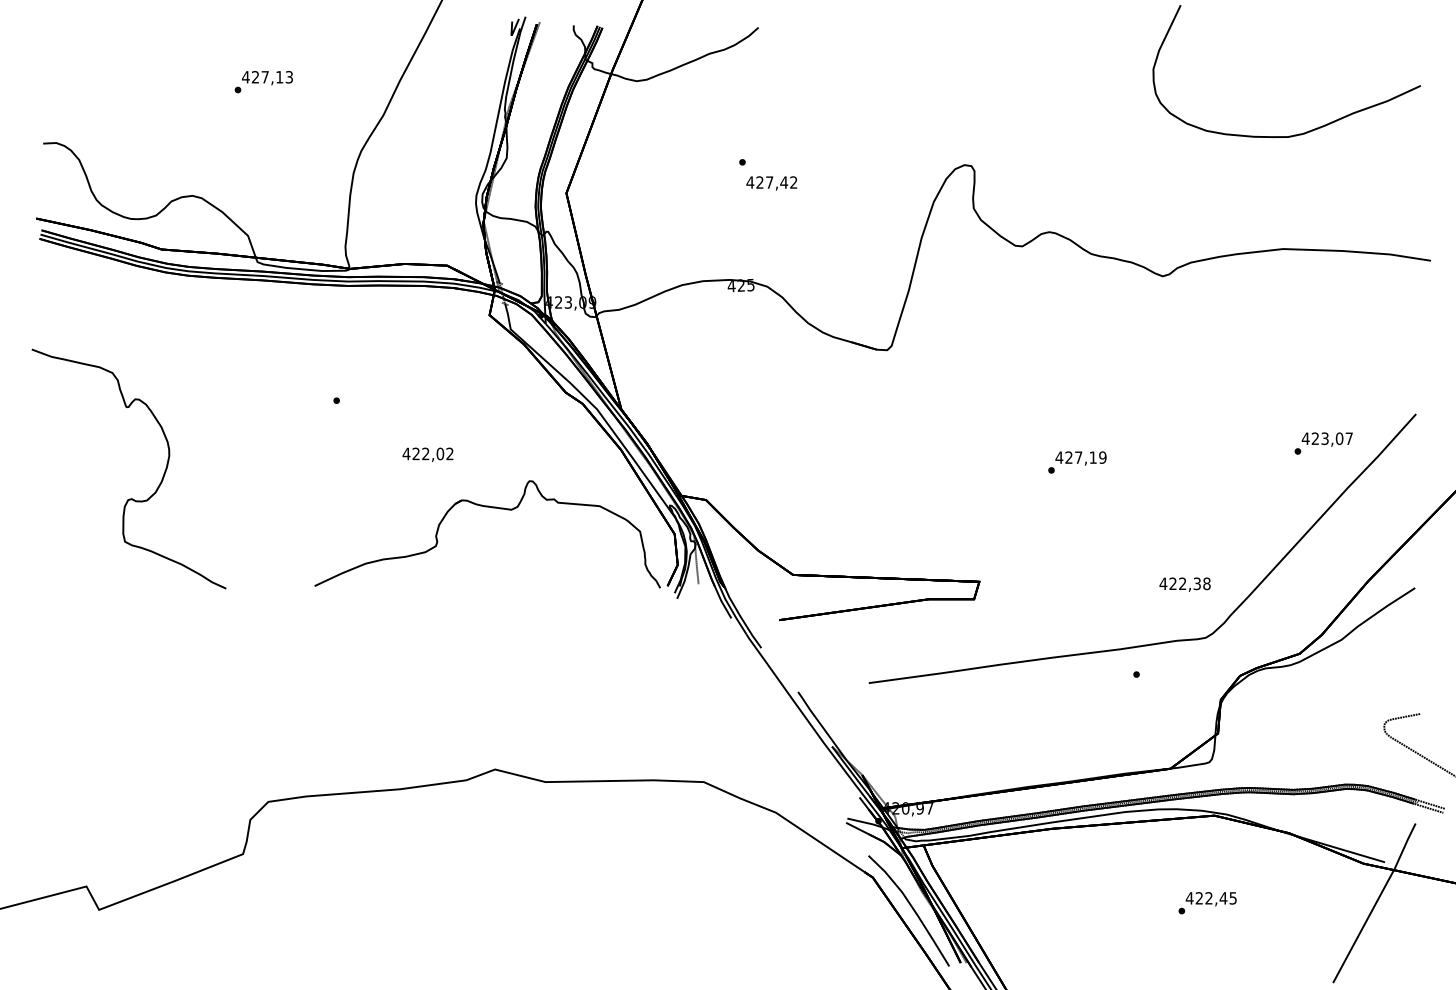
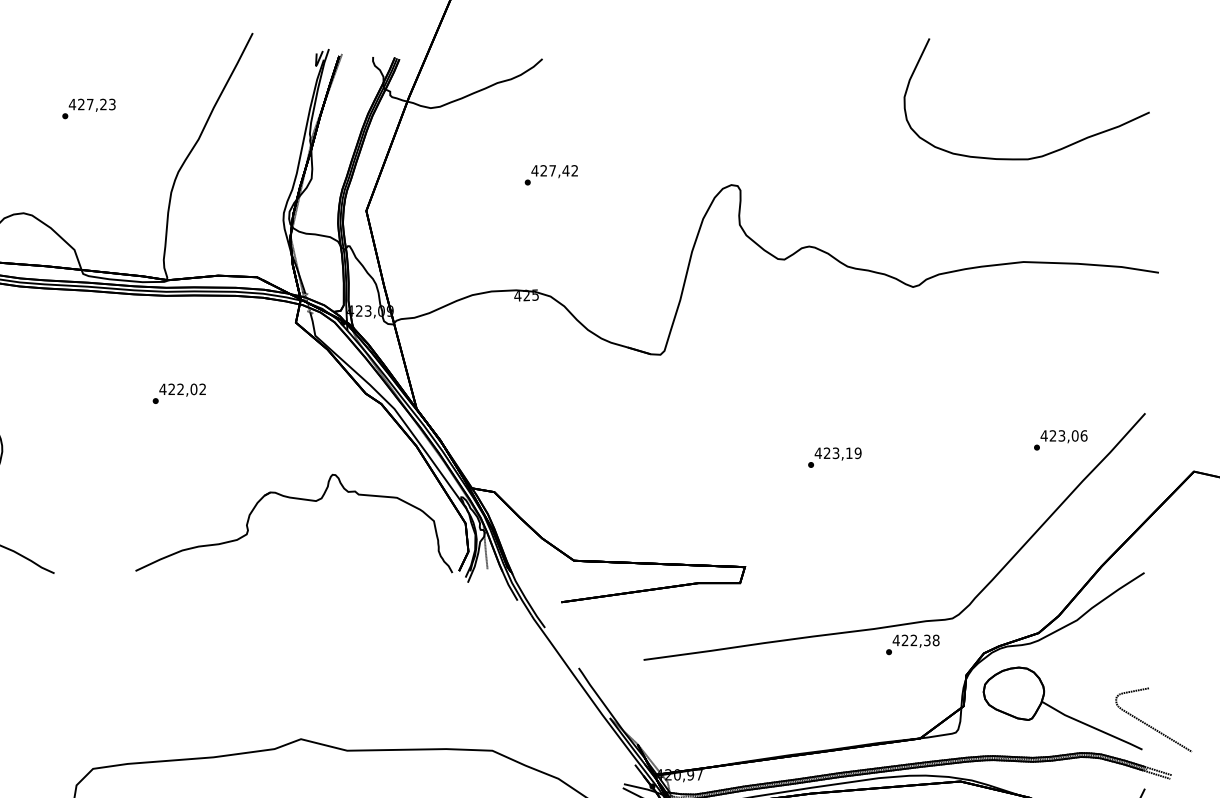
text: (279, 77) -> (103, 104), 427,13 -> 427,23
text: (771, 183) -> (554, 171), moved
text: (1349, 438) -> (1084, 435), 423,07 -> 423,06
text: (427, 454) -> (182, 389), moved
text: (1078, 457) -> (835, 453), 427,19 -> 423,19
text: (1184, 584) -> (915, 641), moved
part: (1325, 735) -> (1062, 708), added

